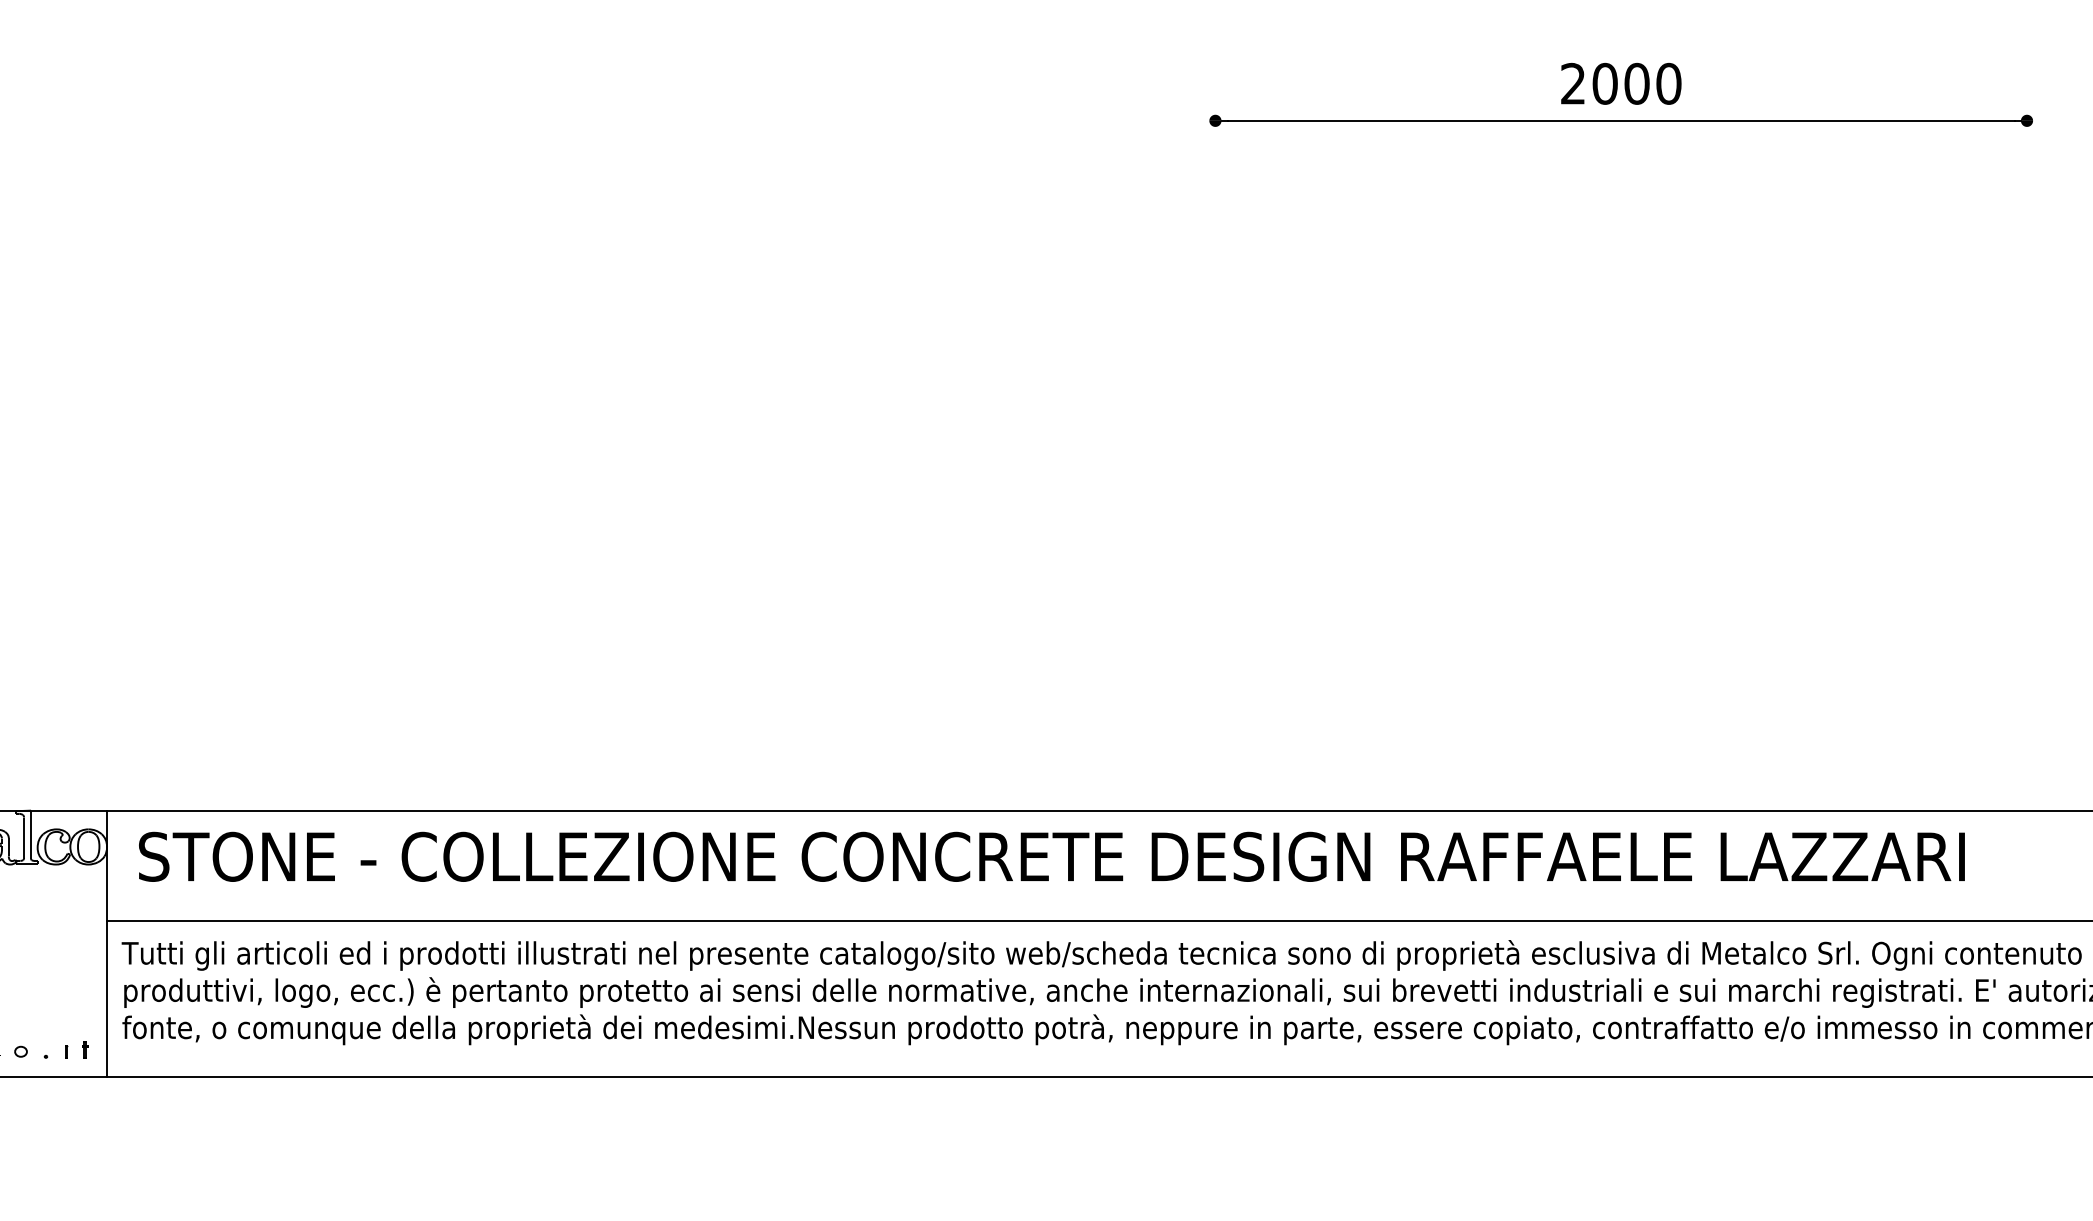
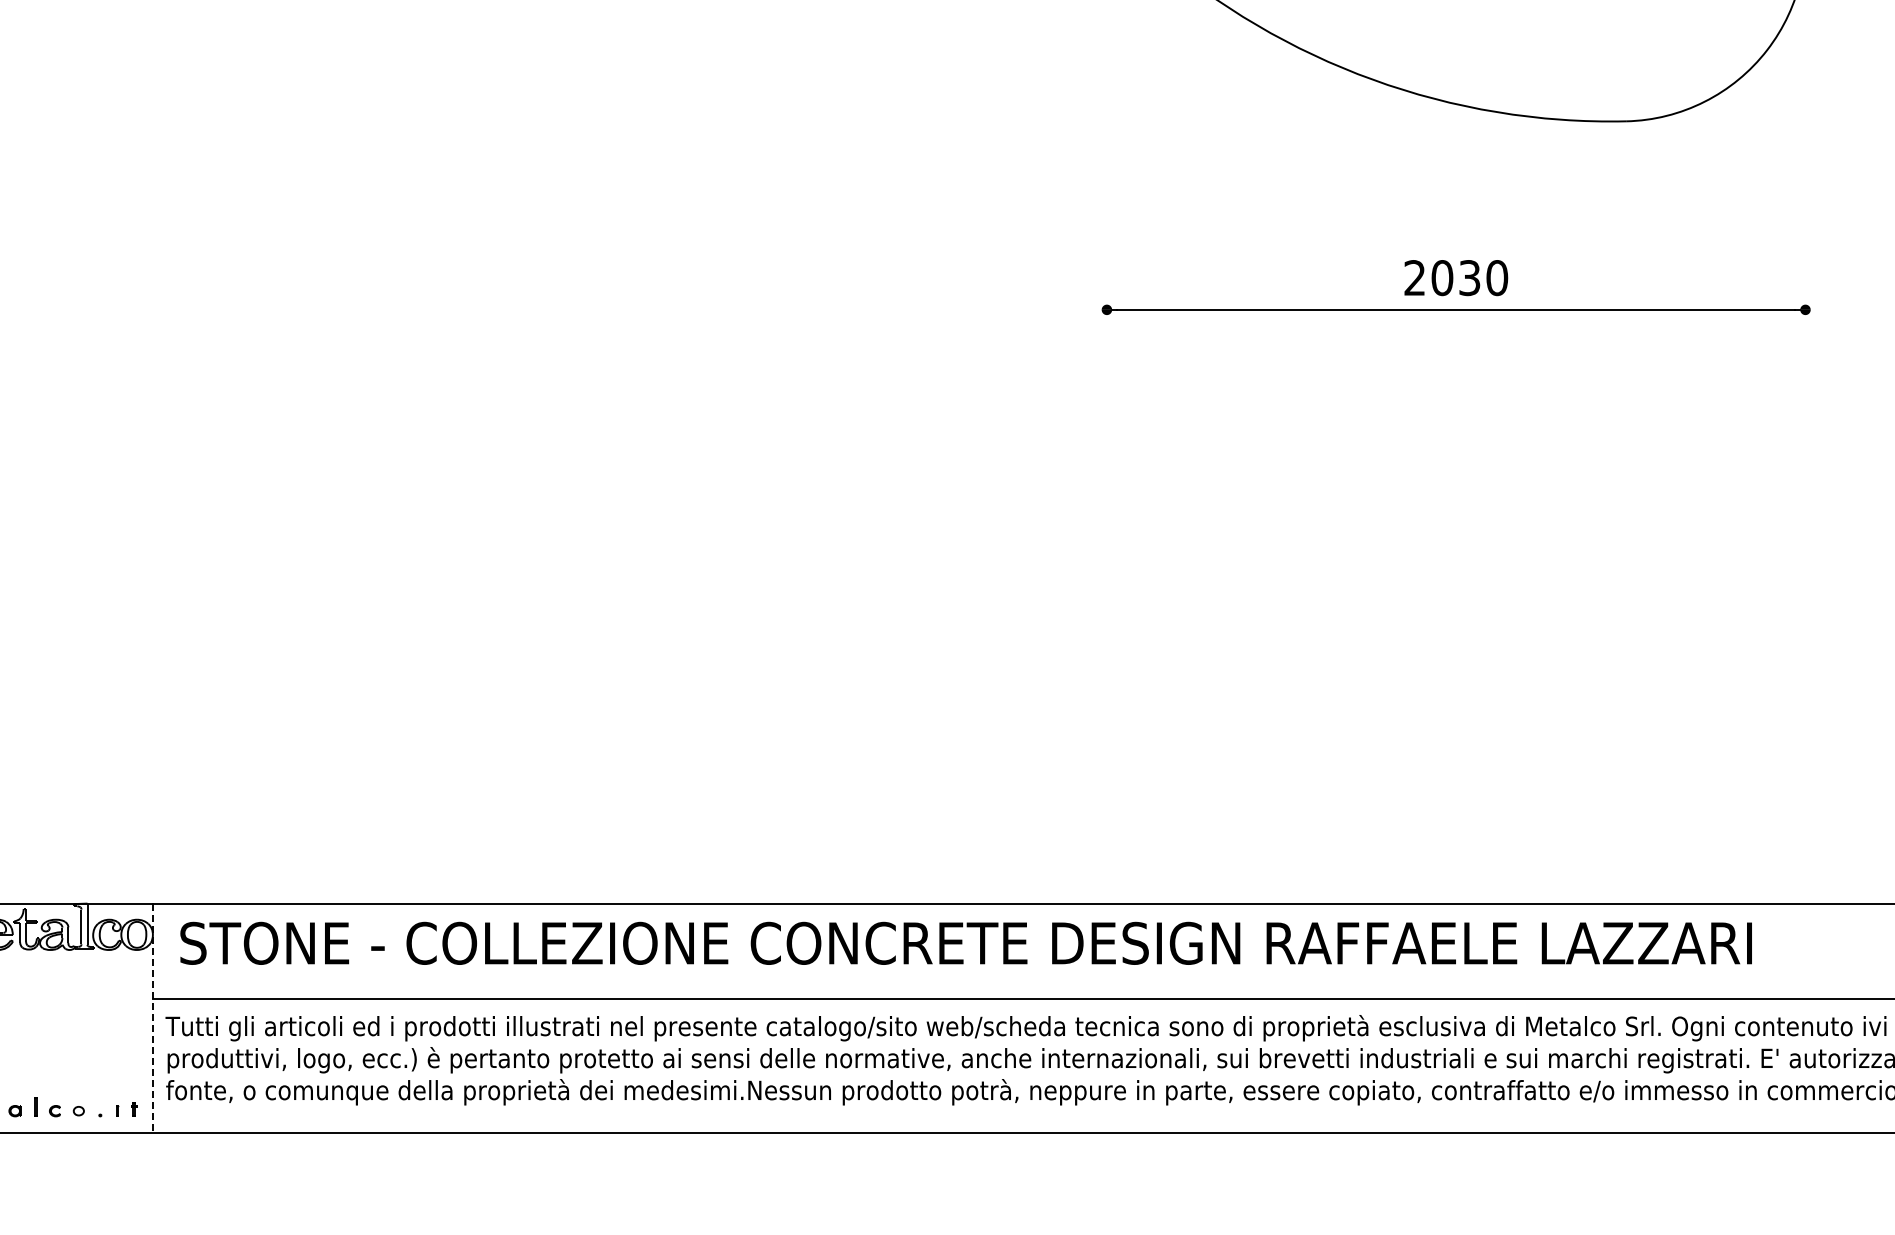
text: (1636, 84) -> (1469, 278), 2000 -> 2030
line: (106, 944) -> (152, 1018), solid -> dashed

